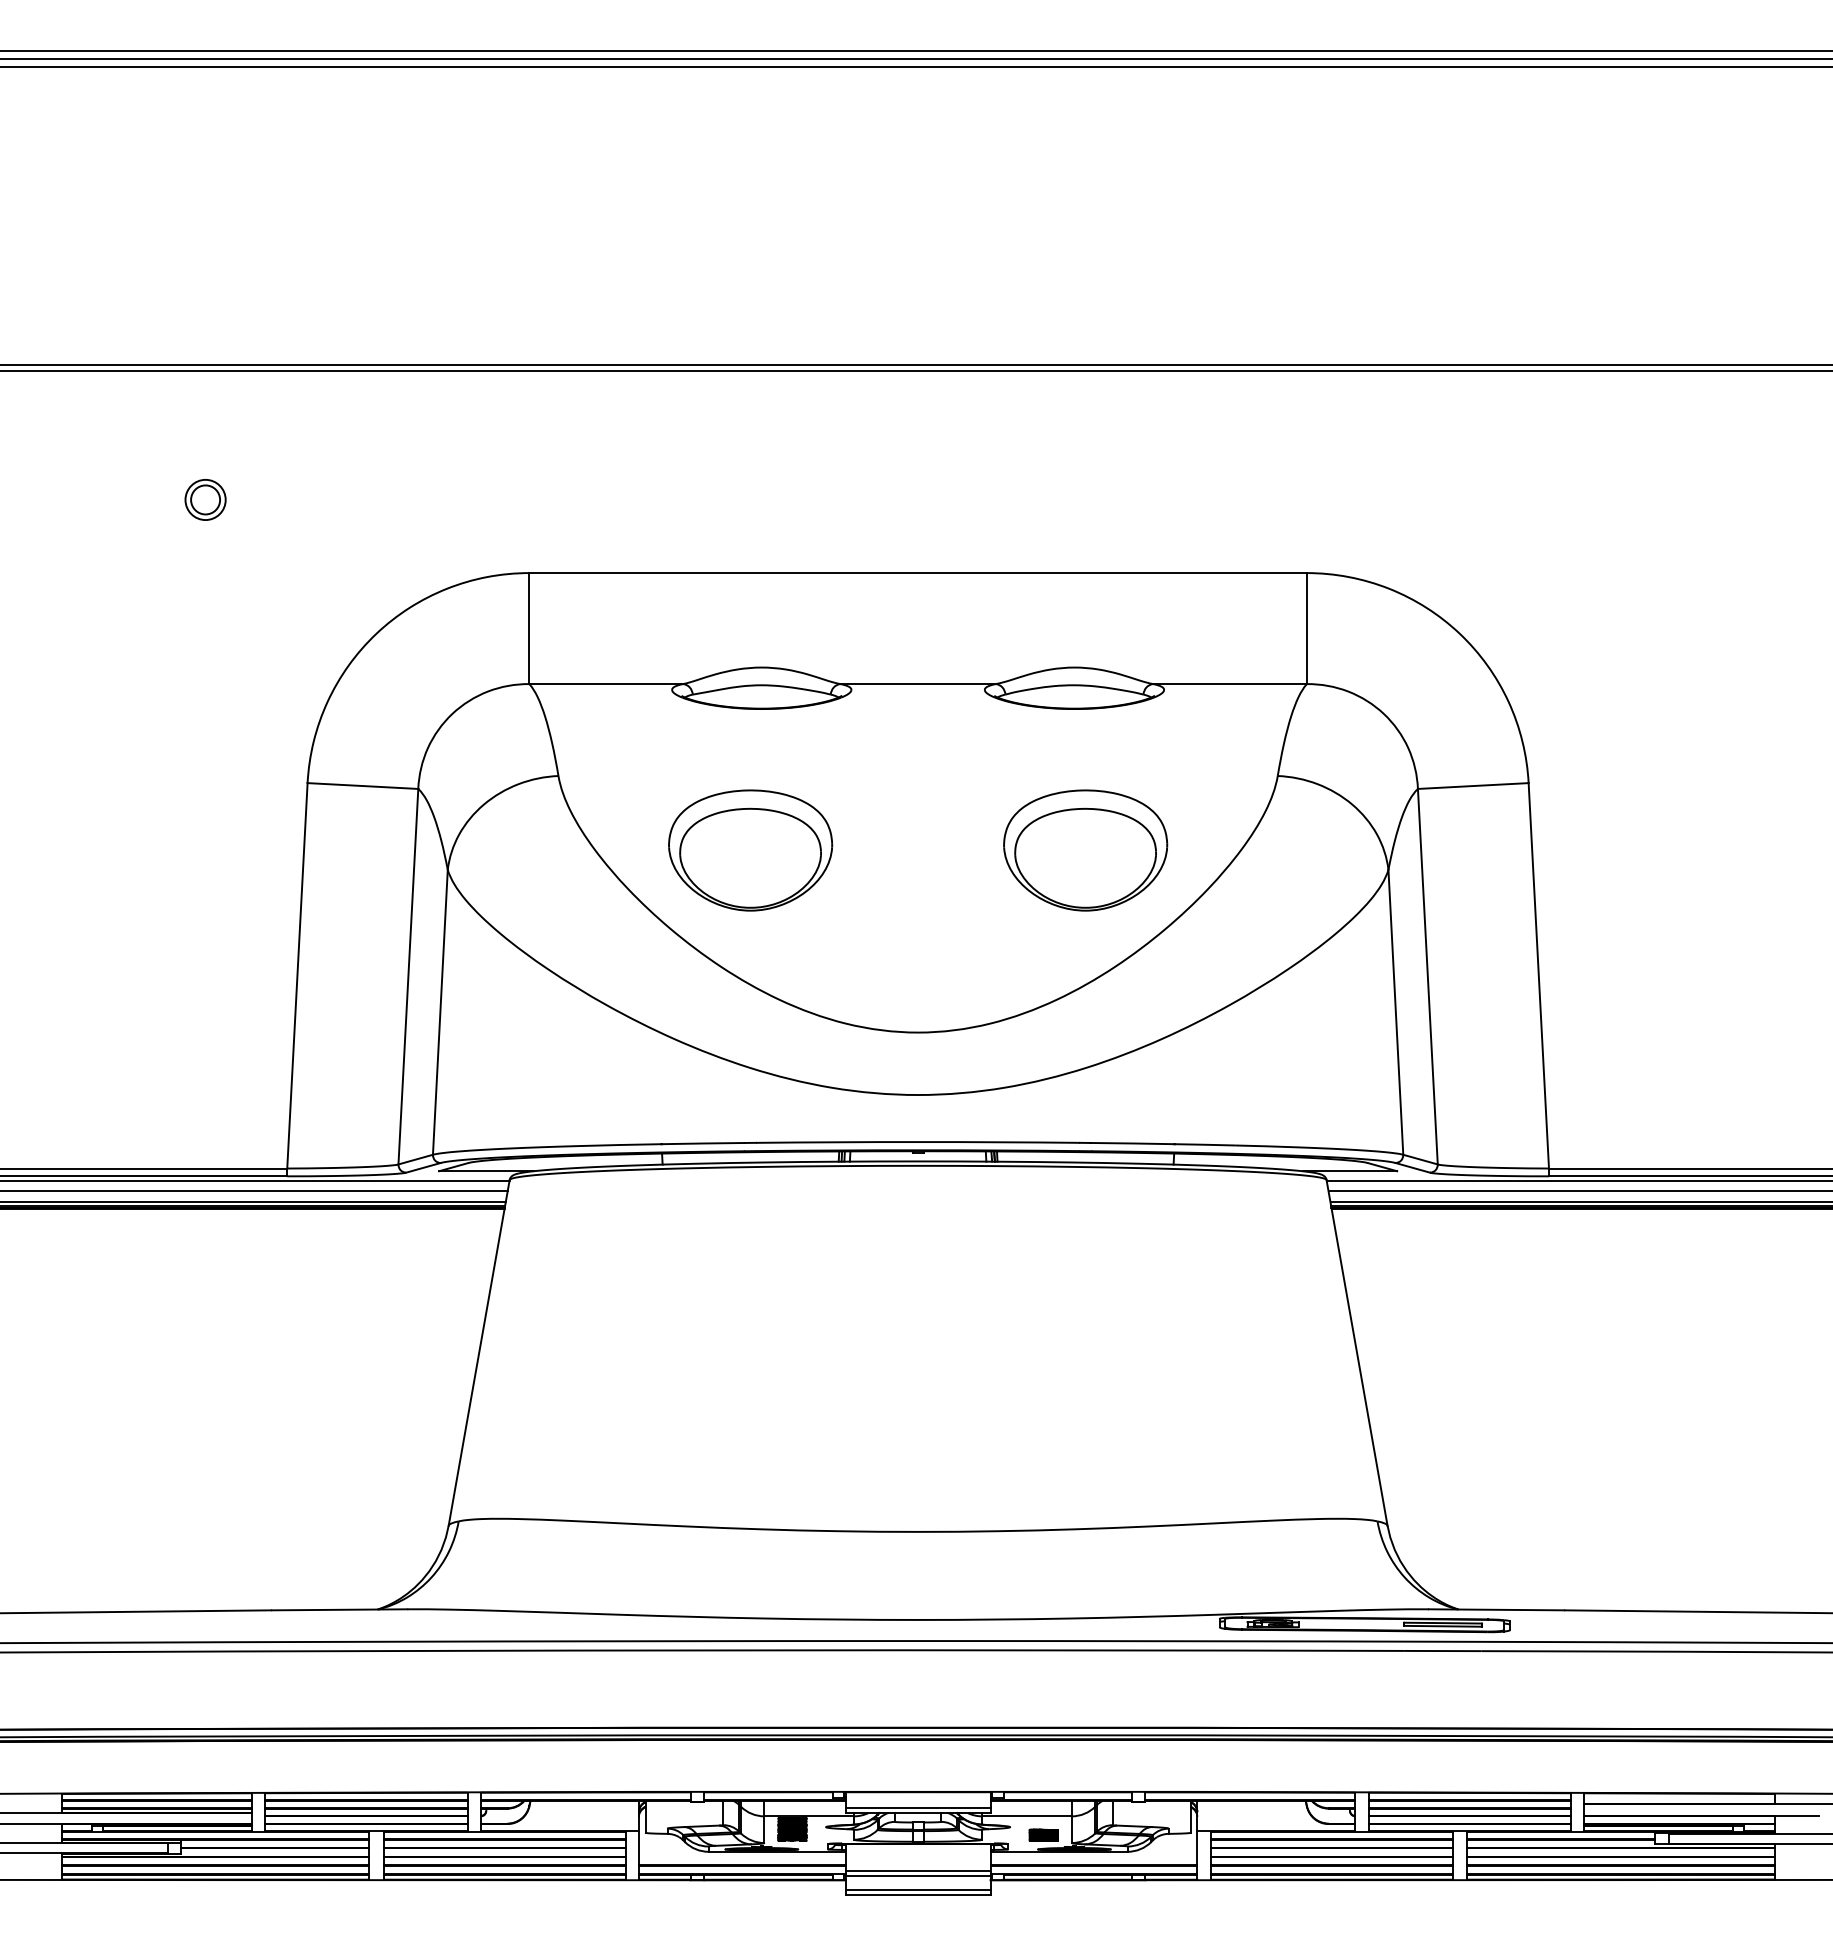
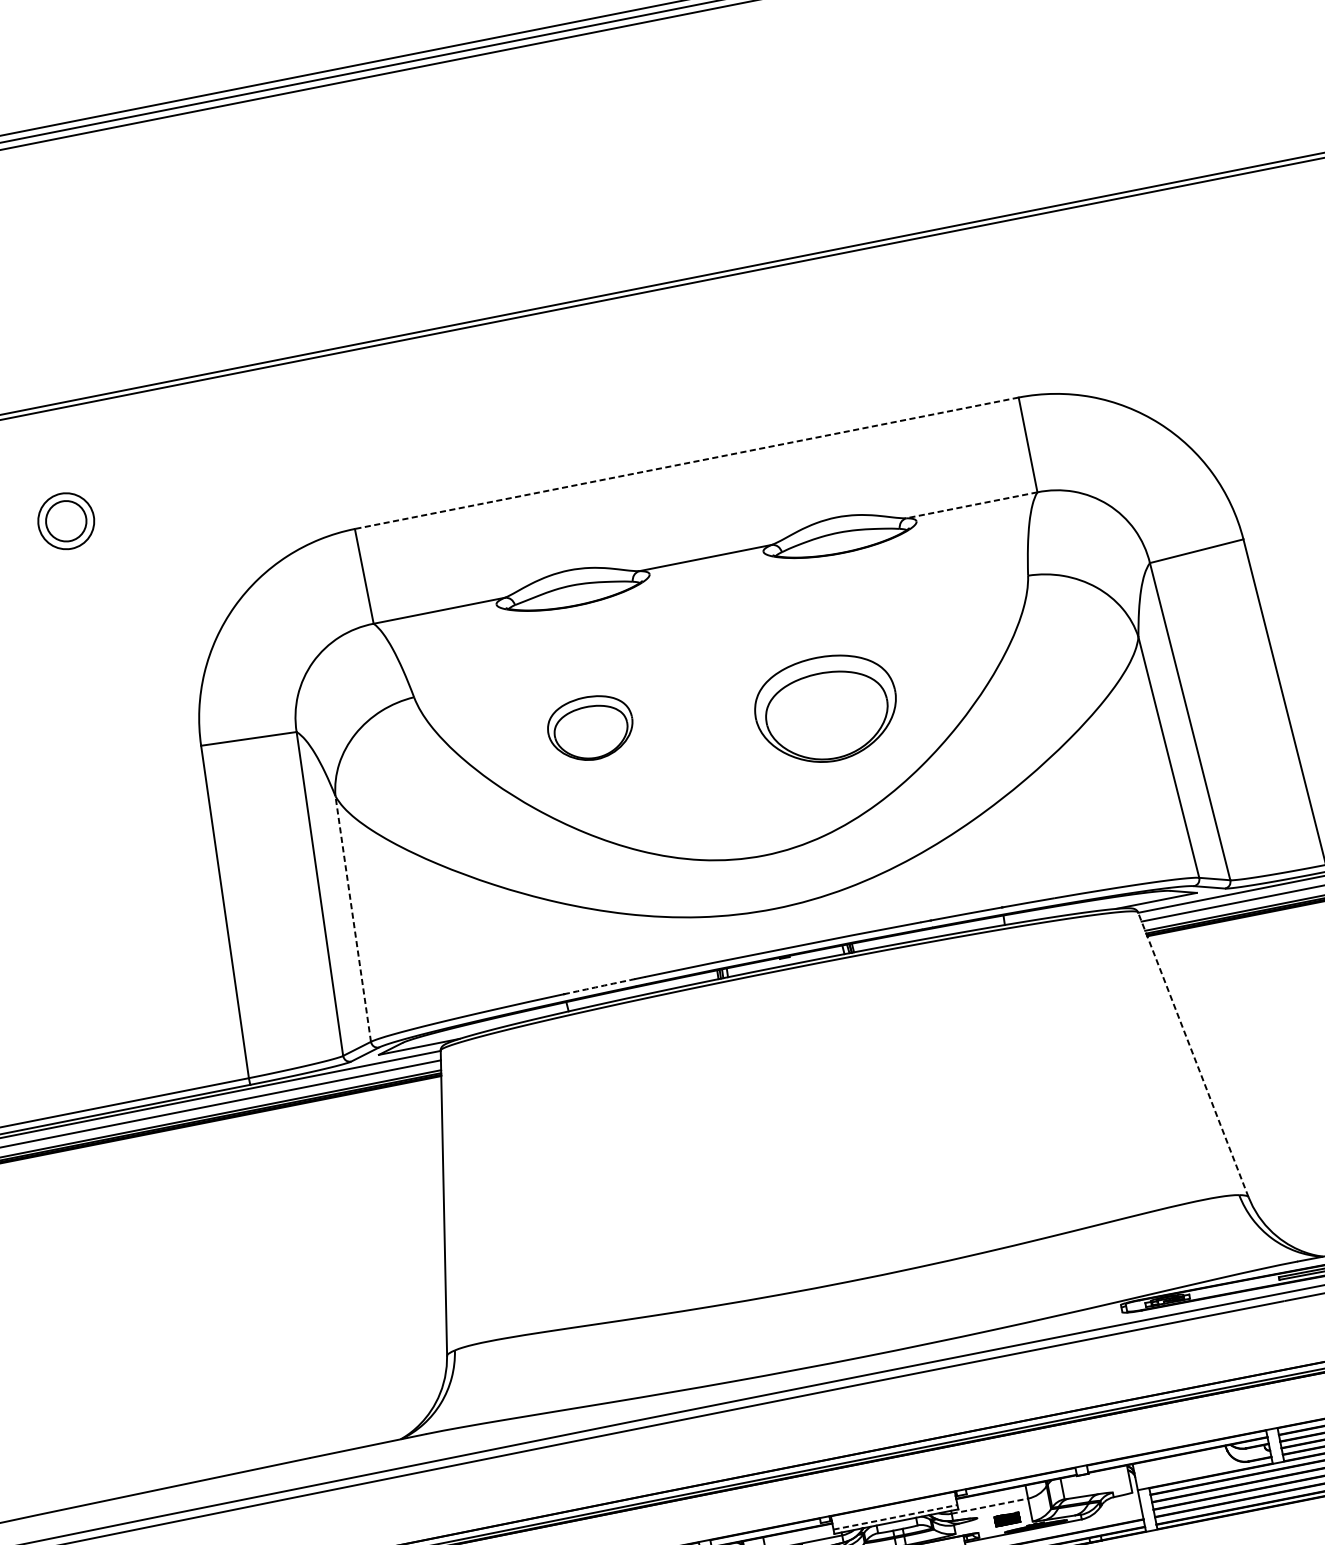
part: (205, 499) -> (66, 520), size x1.6
line: (918, 573) -> (687, 463), solid -> dashed
line: (1230, 684) -> (972, 505), solid -> dashed
part: (750, 850) -> (590, 728), size x0.6
part: (1085, 850) -> (826, 709), moved
line: (440, 1012) -> (353, 919), solid -> dashed
arc: (703, 1143) -> (600, 986), solid -> dashed
line: (1357, 1352) -> (1193, 1054), solid -> dashed
line: (918, 1807) -> (895, 1516), solid -> dashed
line: (1027, 1816) -> (990, 1506), solid -> dashed

